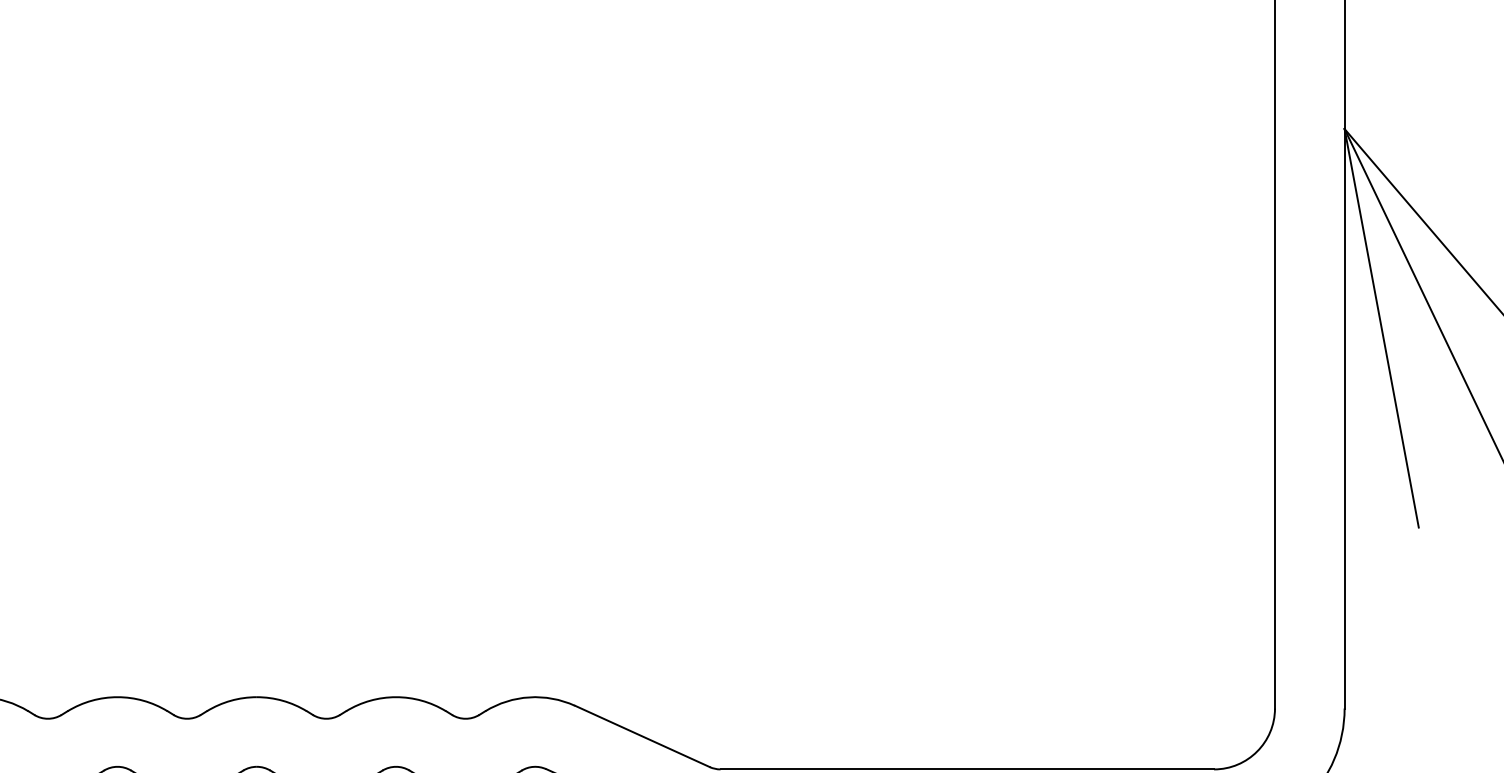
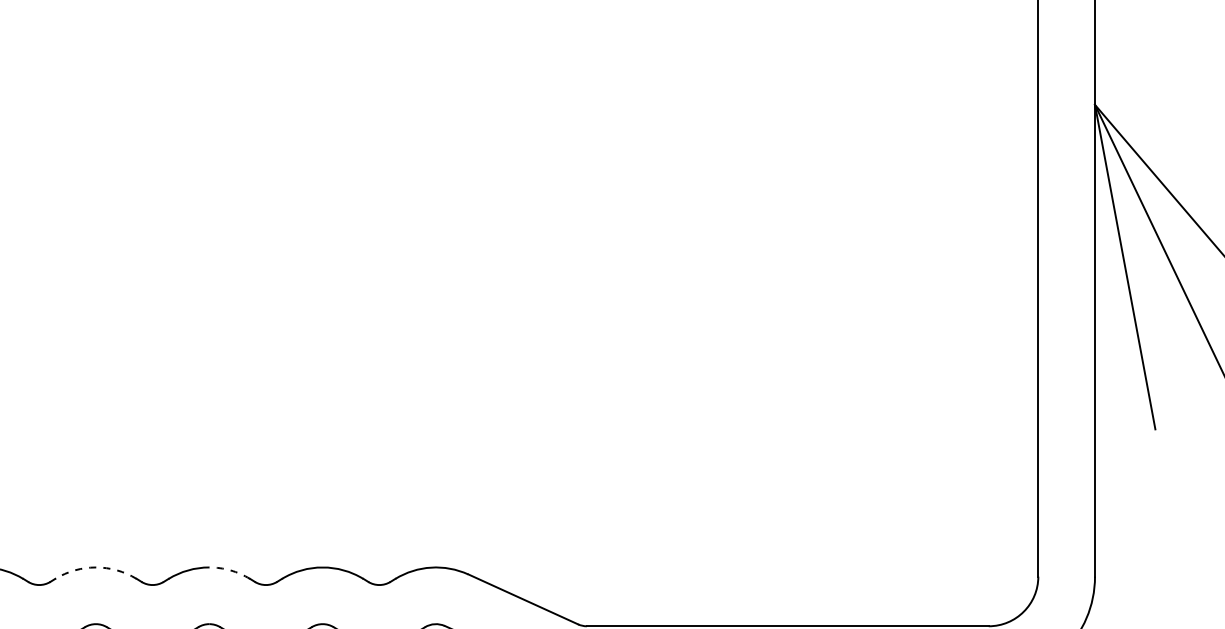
arc: (117, 697) -> (95, 567), solid -> dashed
arc: (282, 700) -> (230, 570), solid -> dashed

